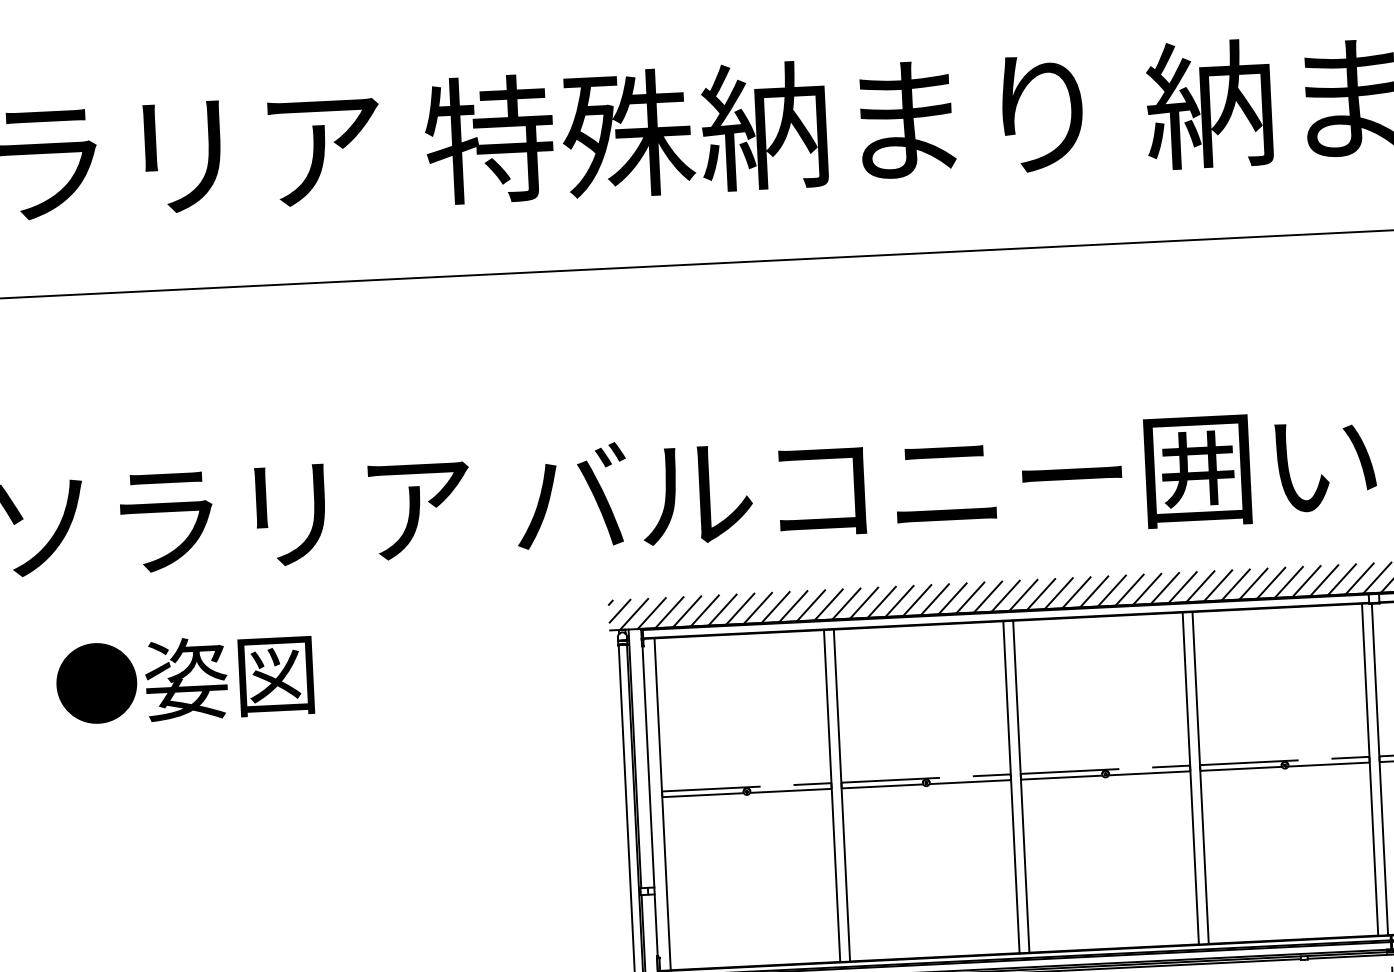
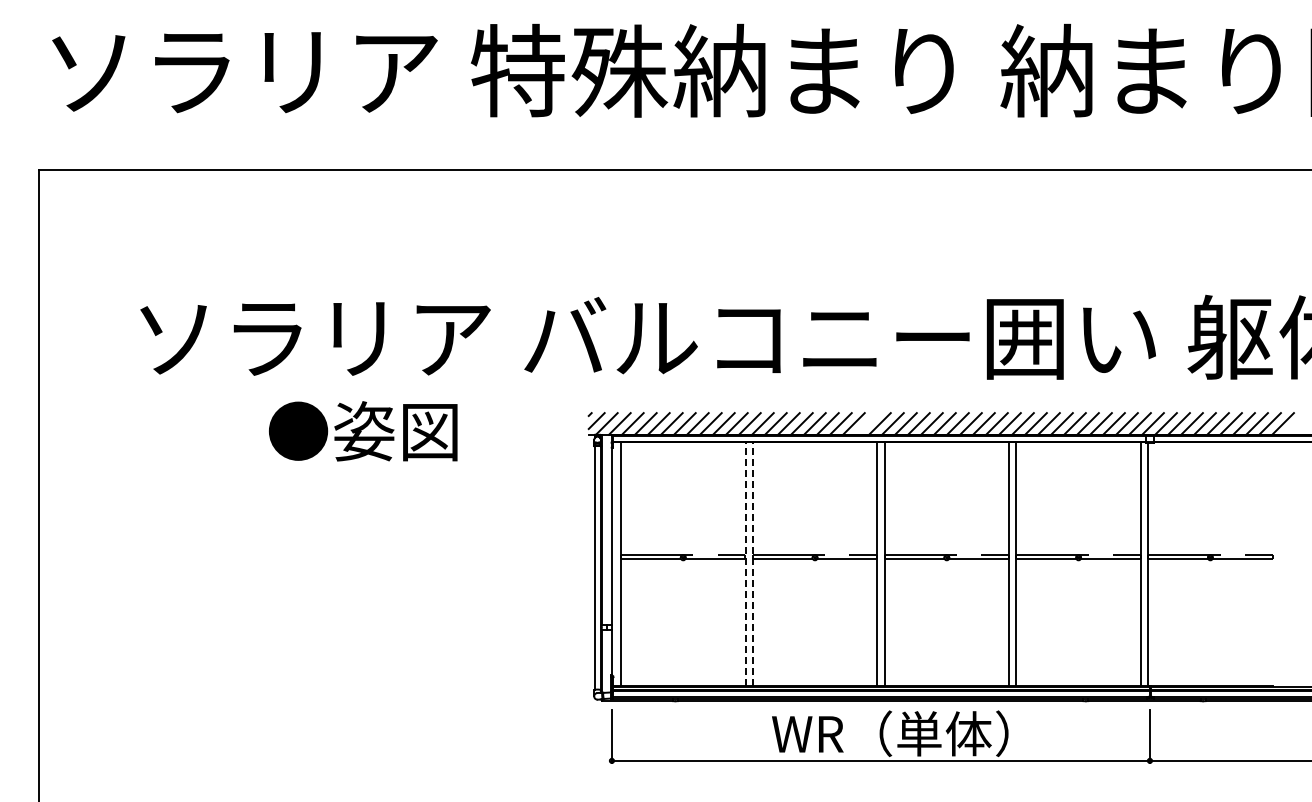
line: (987, 596) -> (866, 423), removed
text: (185, 679) -> (363, 431), moved
line: (832, 796) -> (745, 564), solid -> dashed
line: (841, 796) -> (752, 564), solid -> dashed

